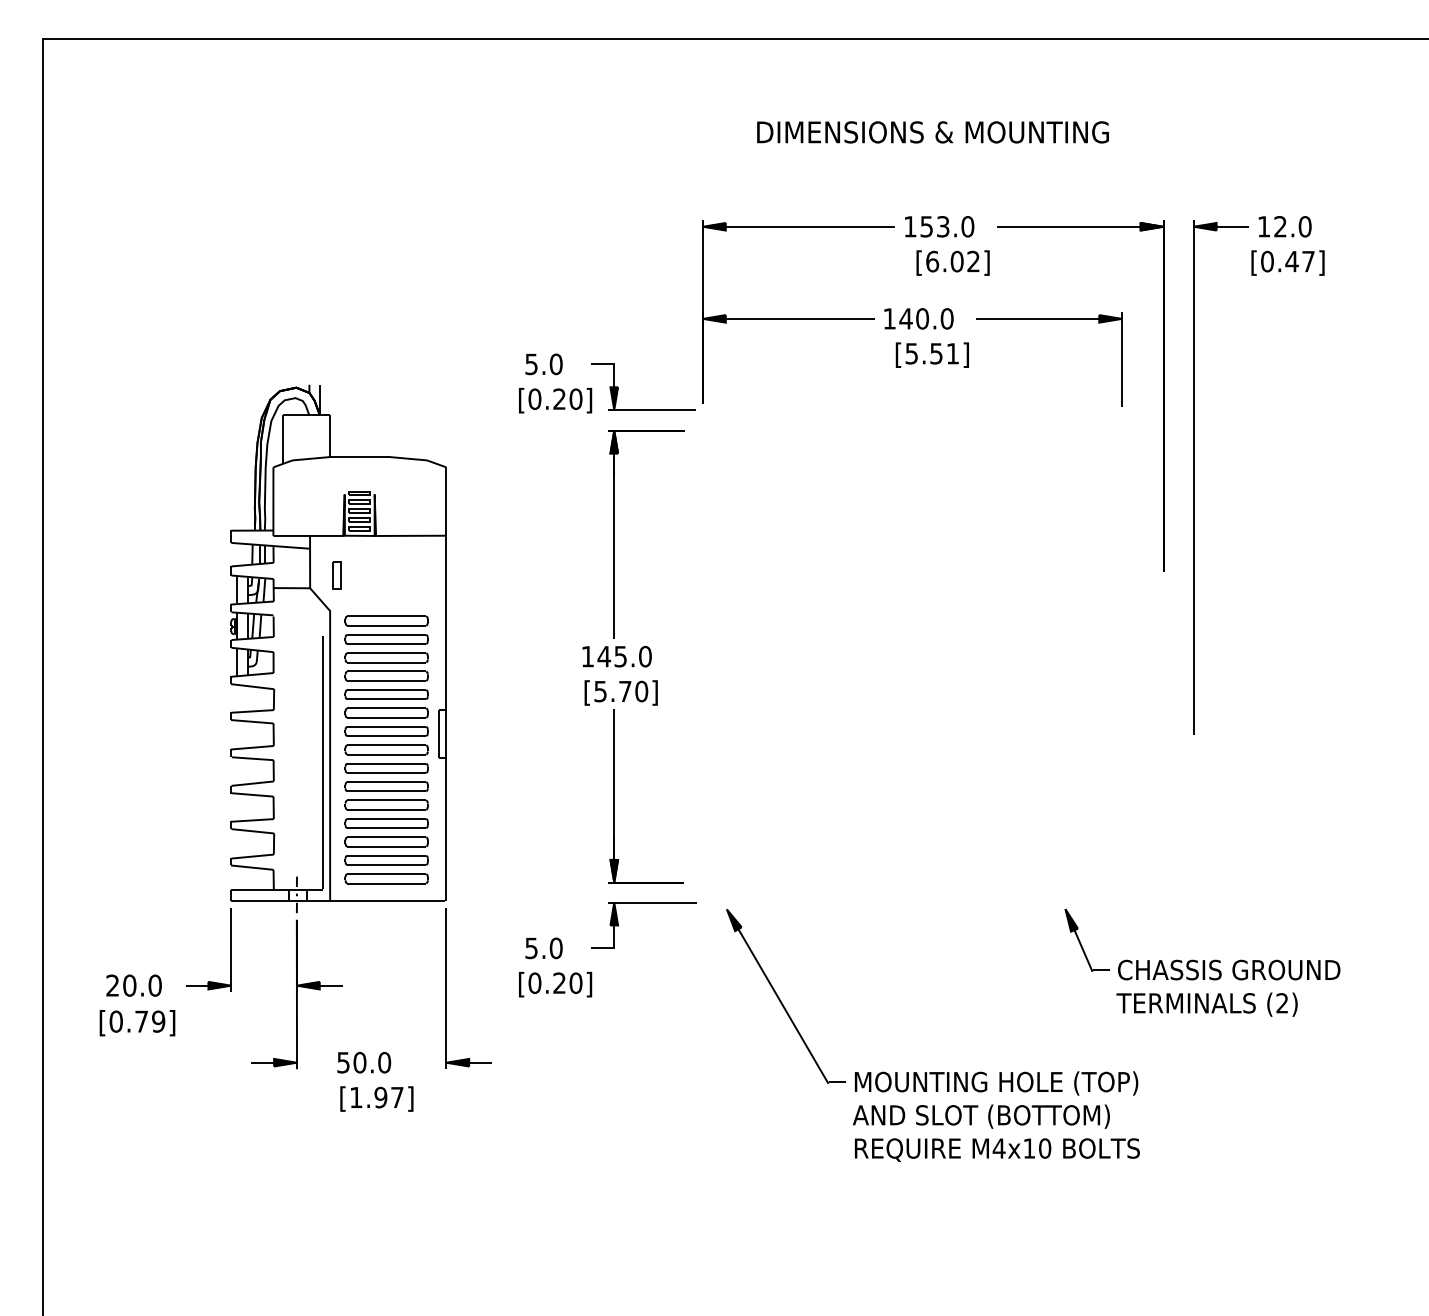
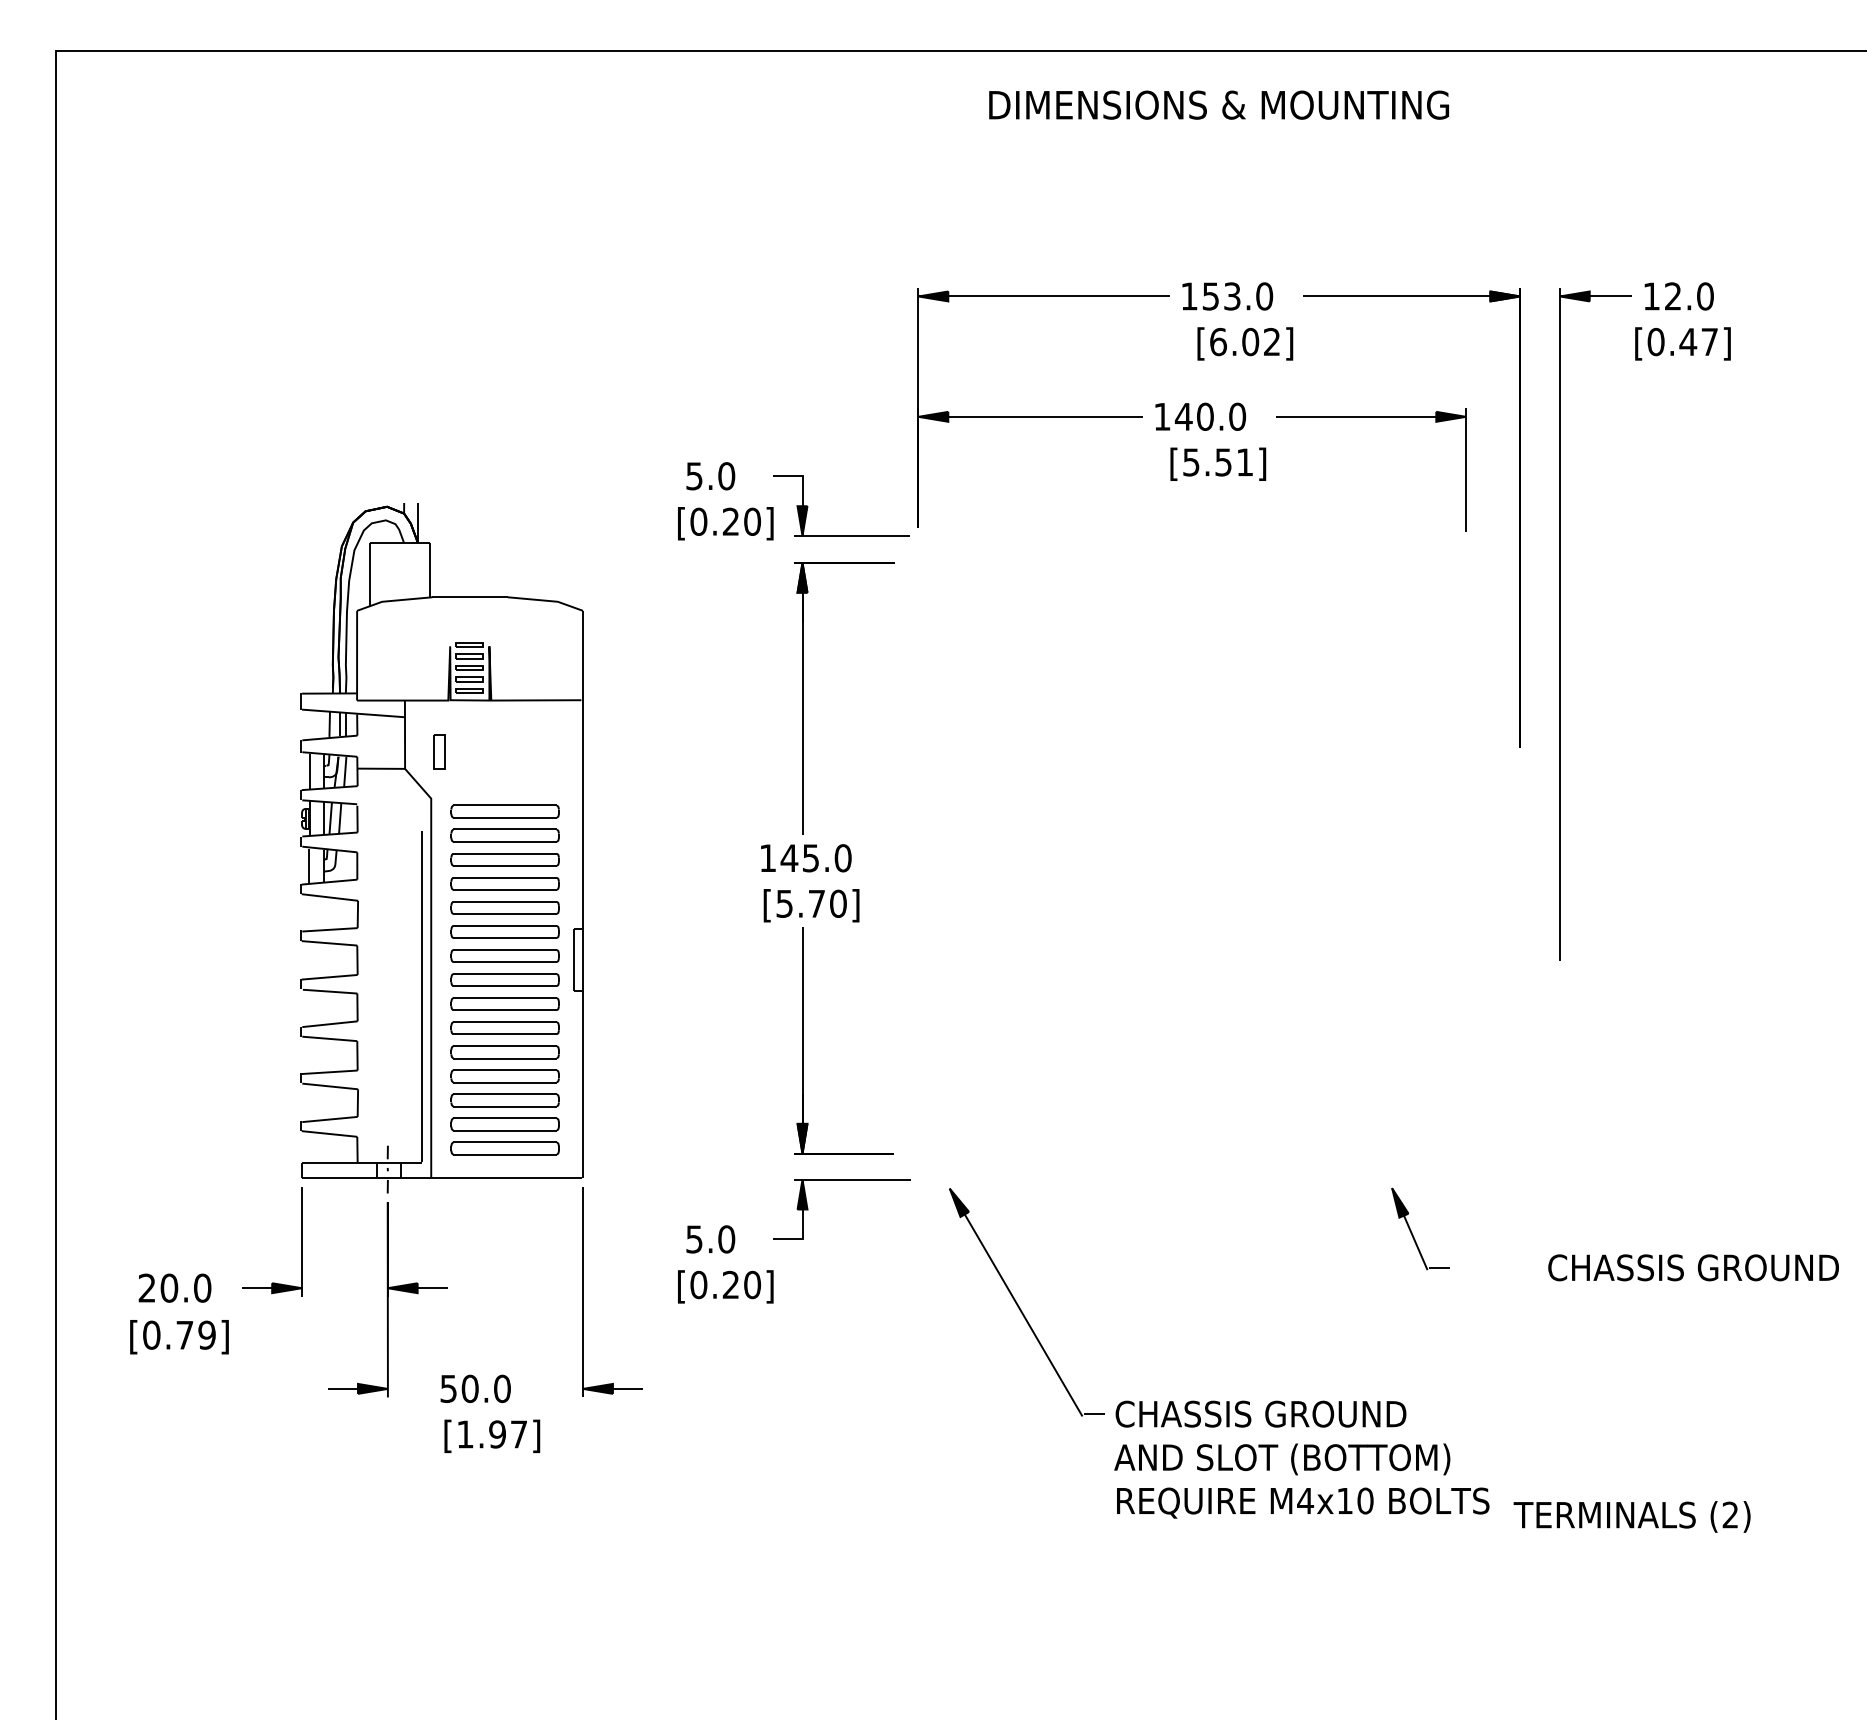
text: (932, 132) -> (1218, 105), moved
text: (1229, 969) -> (1694, 1267), moved
text: (1206, 1004) -> (1631, 1516), moved
text: (995, 1083) -> (1300, 1416), MOUNTING HOLE (TOP) -> CHASSIS GROUND

